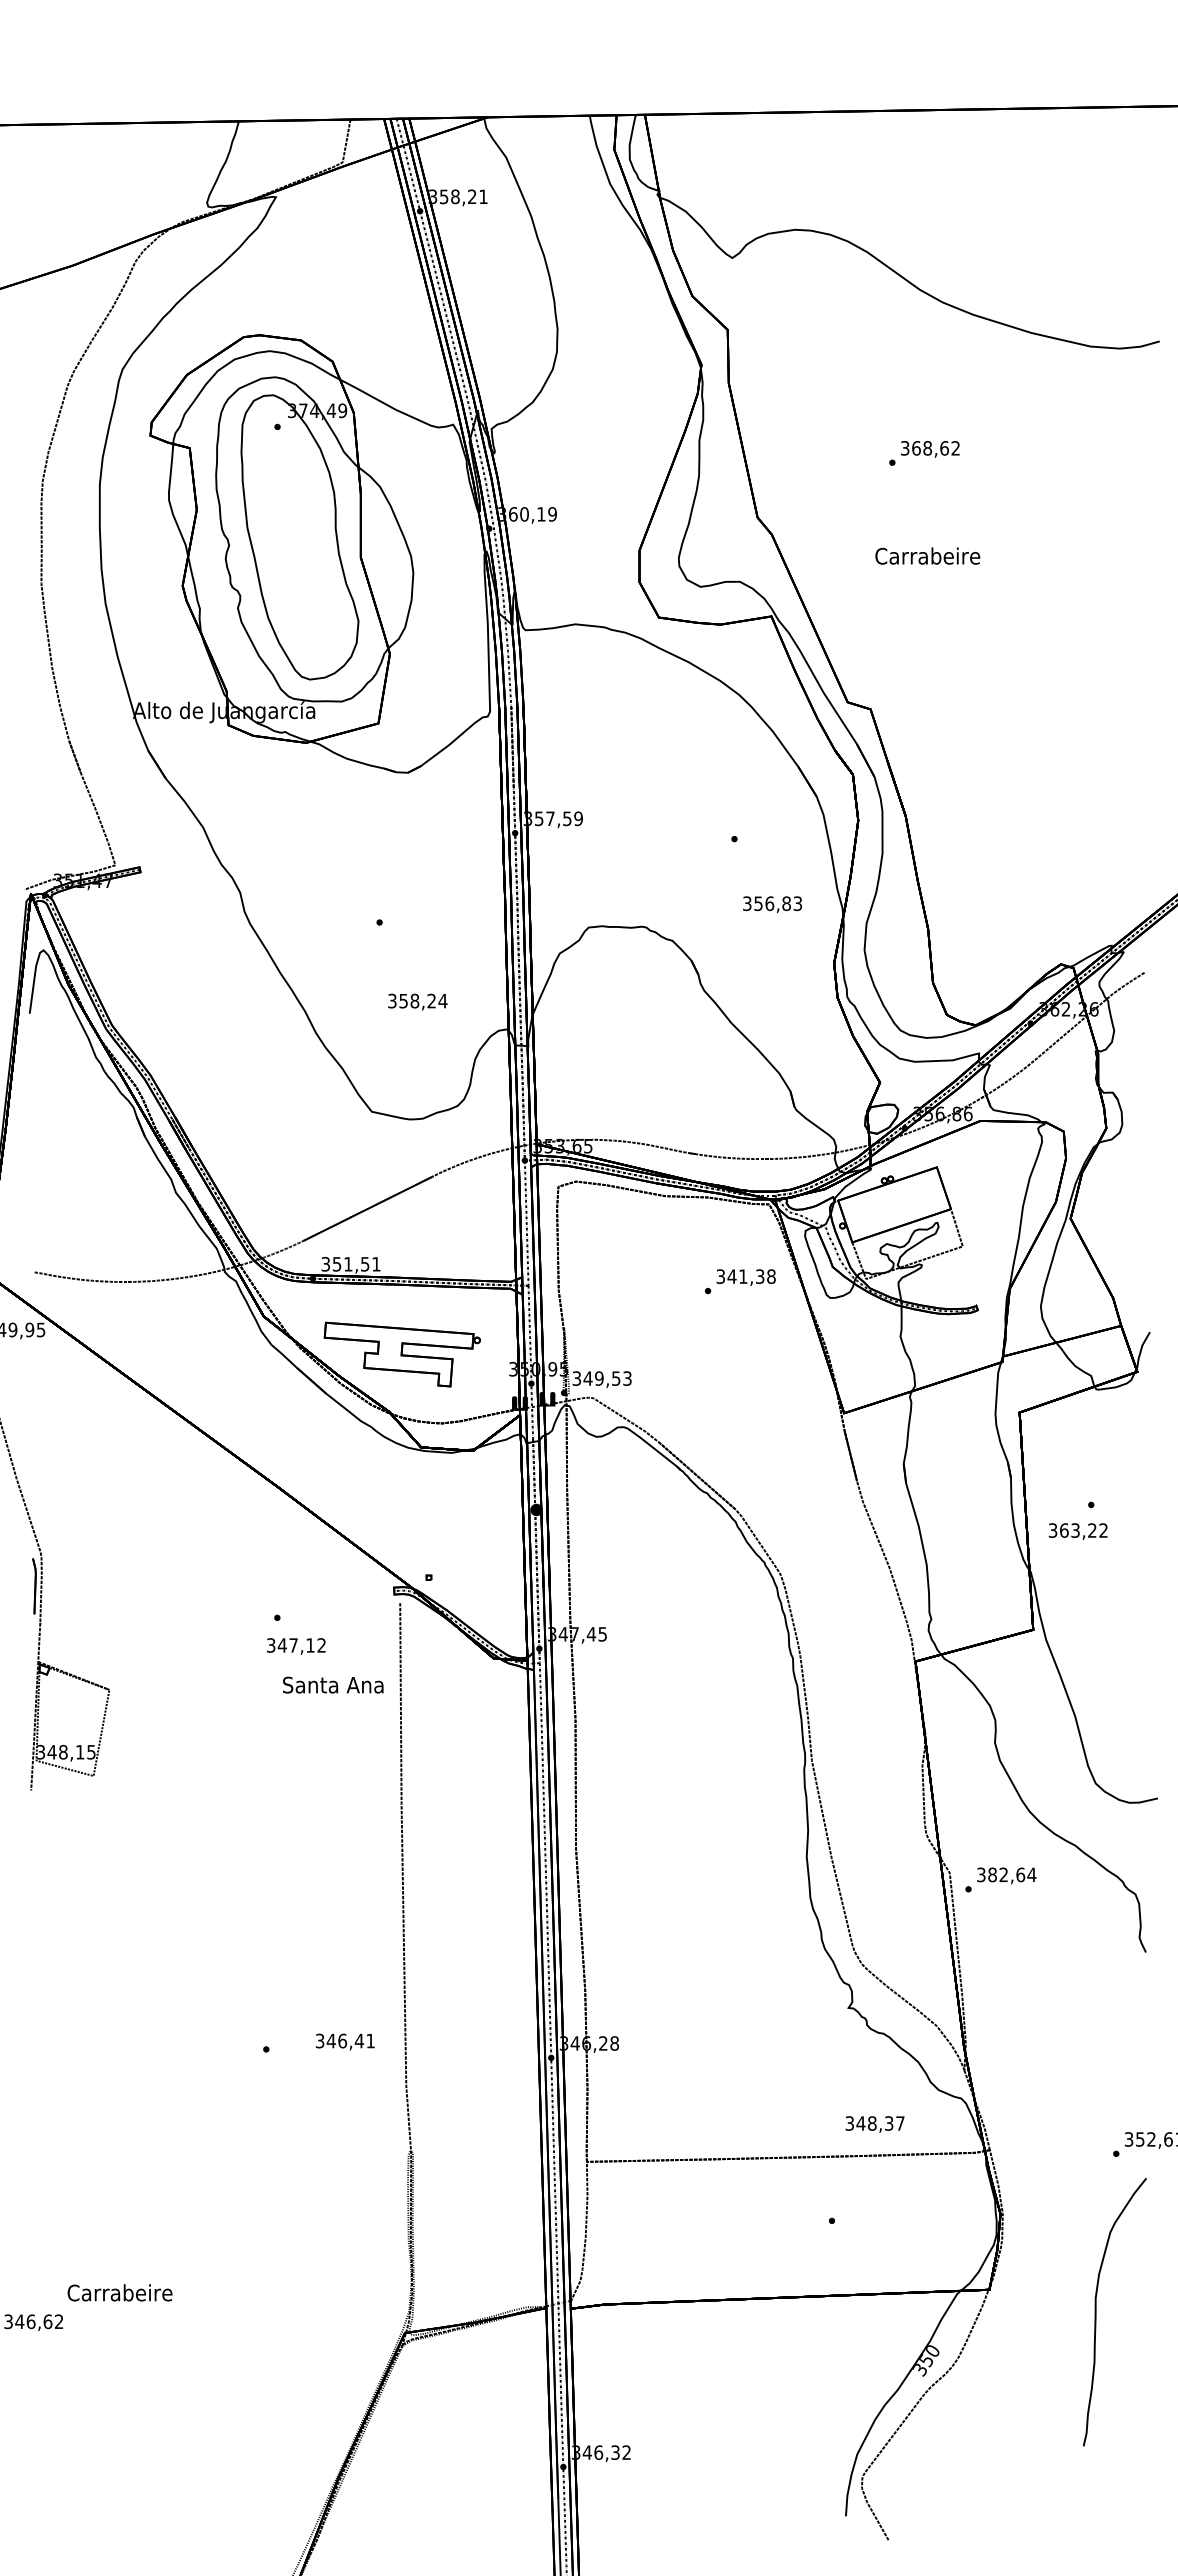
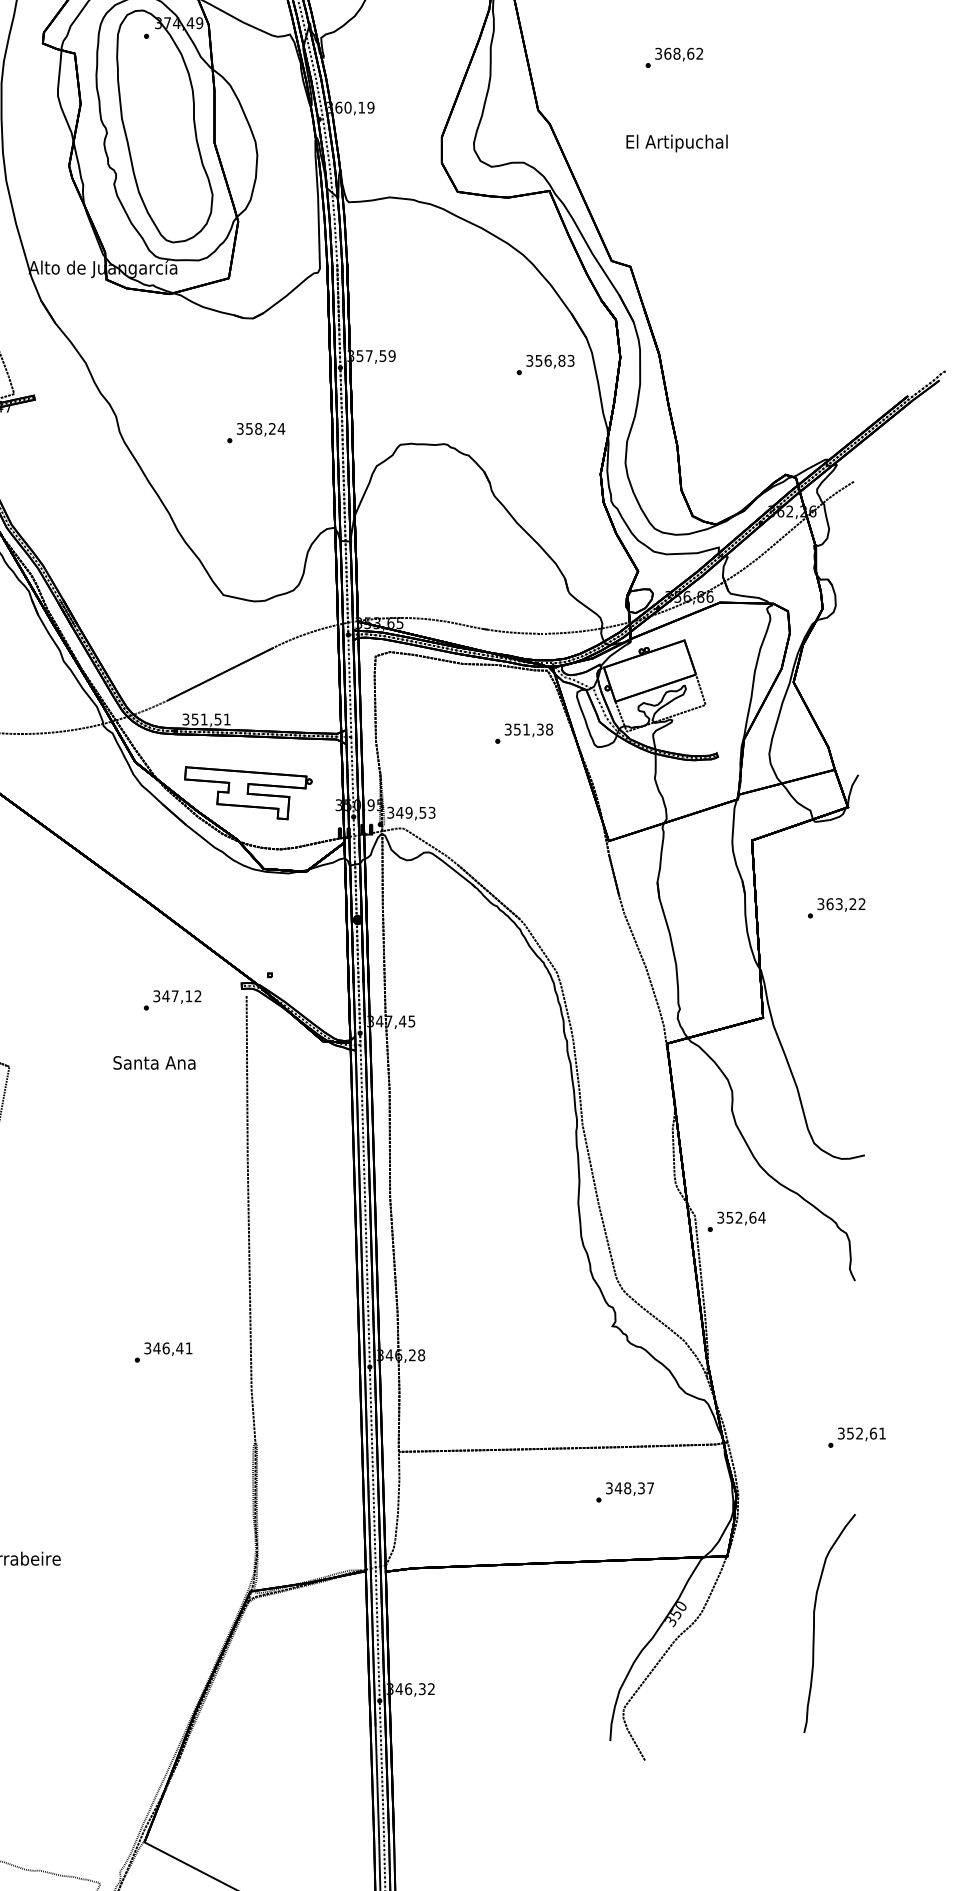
text: (927, 558) -> (676, 143), Carrabeire -> El Artipuchal
text: (772, 904) -> (550, 361), moved
text: (417, 1001) -> (260, 429), moved
text: (731, 1276) -> (516, 729), 341,38 -> 351,38
text: (1077, 1531) -> (840, 904), moved
text: (296, 1646) -> (177, 997), moved
text: (333, 1684) -> (154, 1062), moved
text: (992, 1874) -> (729, 1217), 382,64 -> 352,64
text: (345, 2041) -> (168, 1348), moved
text: (874, 2124) -> (629, 1489), moved
curve: (1096, 2312) -> (814, 1623), moved

